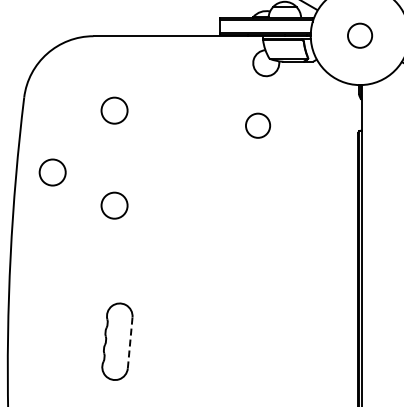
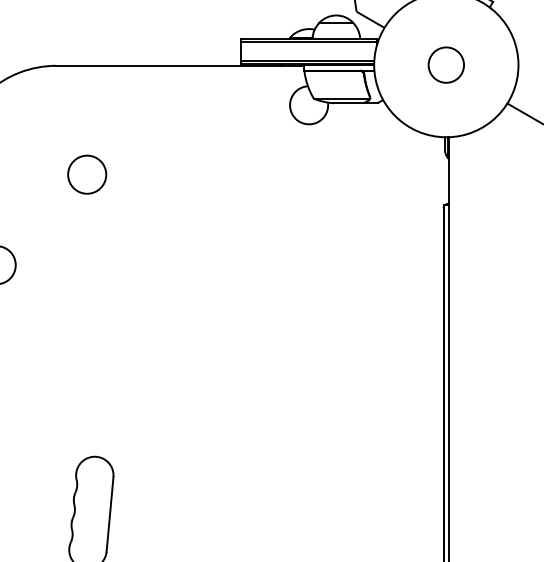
circle: (258, 125) -> (297, 196), removed
circle: (114, 205) -> (87, 313), removed
line: (130, 342) -> (110, 513), dashed -> solid

